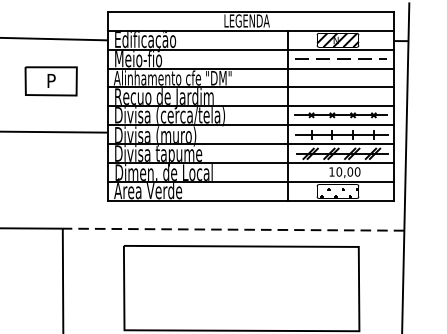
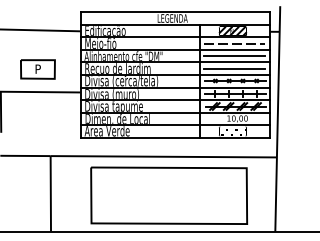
line: (340, 78) -> (234, 56), added
part: (50, 81) -> (37, 69), moved
line: (340, 96) -> (234, 68), added
line: (233, 229) -> (163, 156), dashed -> solid

